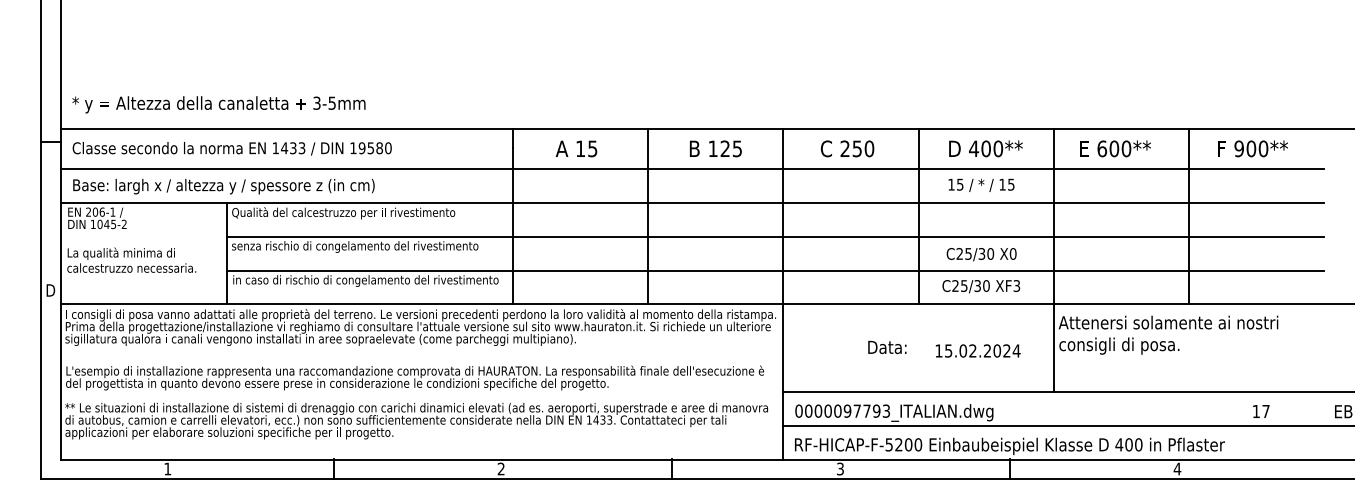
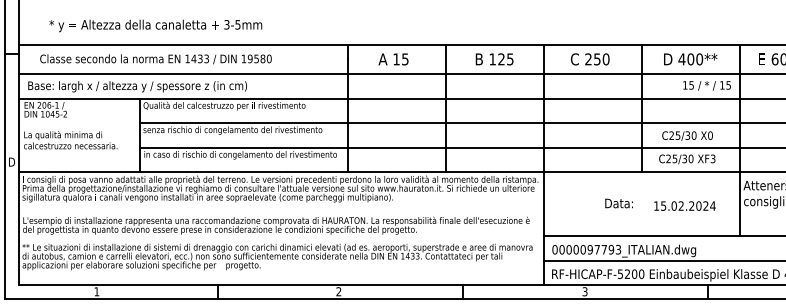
text: (218, 104) -> (155, 25), moved
text: (231, 148) -> (155, 59), moved
text: (981, 184) -> (707, 85), moved

